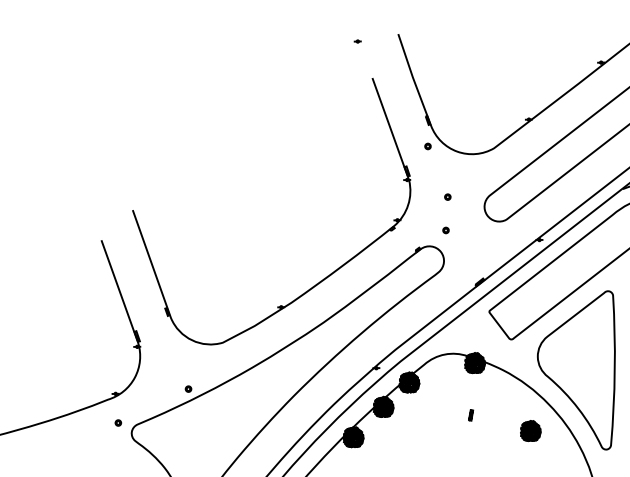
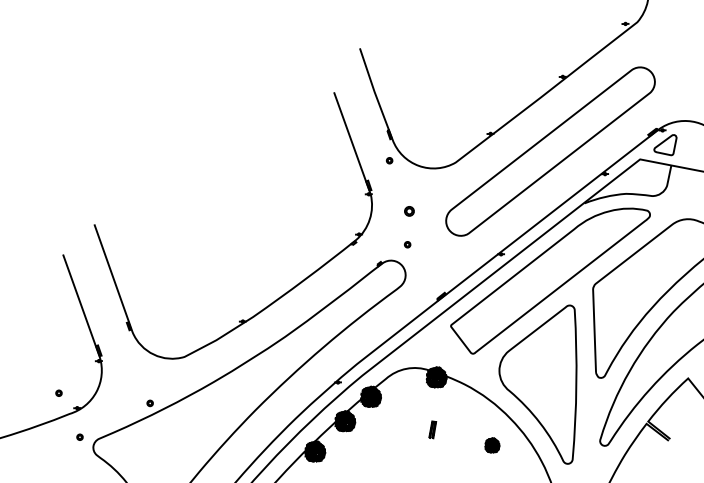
part: (357, 41) -> (319, 55), removed
part: (447, 197) -> (409, 211), size x1.6
part: (96, 378) -> (58, 392), added
part: (470, 415) -> (432, 429), size x1.6
part: (530, 431) -> (492, 445), size x0.7

